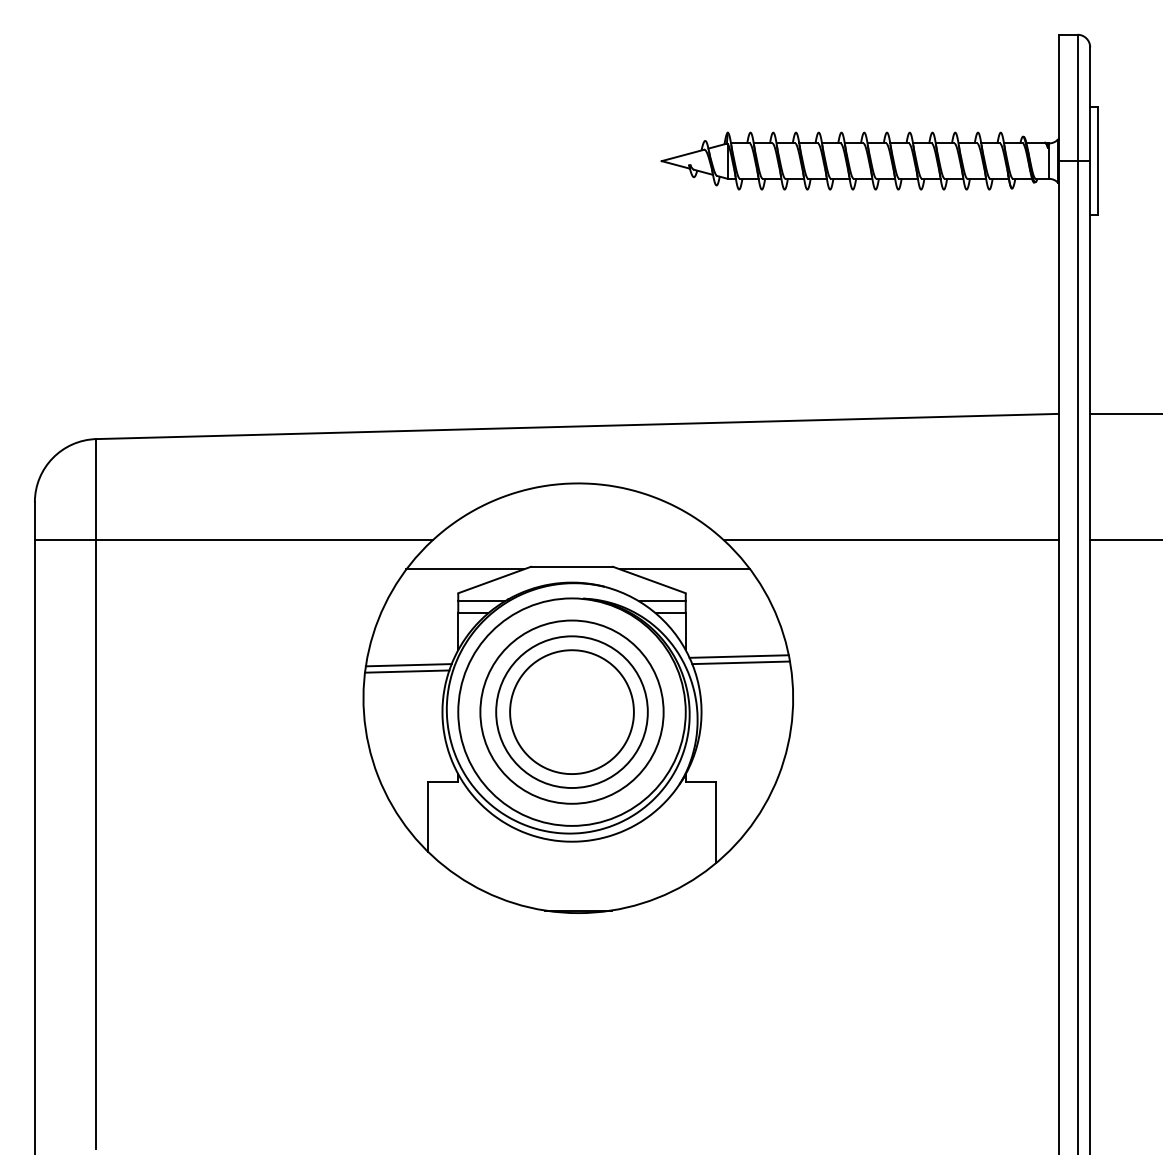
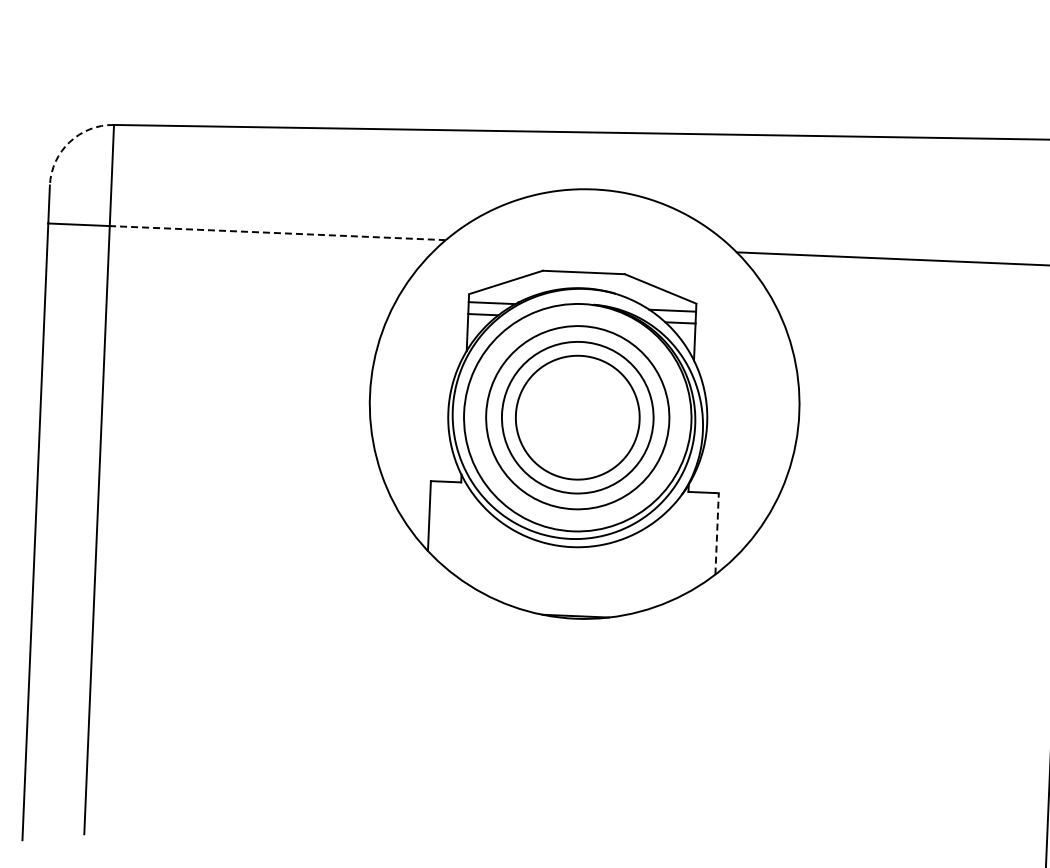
arc: (52, 458) -> (69, 142), solid -> dashed
line: (264, 540) -> (277, 233), solid -> dashed
line: (465, 569) -> (477, 270), removed
line: (685, 569) -> (697, 279), removed
line: (738, 656) -> (746, 369), removed
line: (741, 662) -> (749, 375), removed
line: (408, 665) -> (416, 364), removed
line: (407, 671) -> (415, 370), removed
line: (716, 822) -> (717, 533), solid -> dashed

